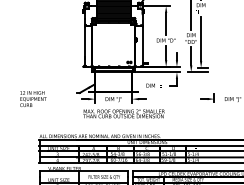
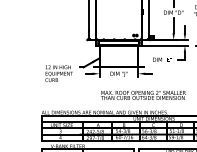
text: (33, 98) -> (59, 73), moved
text: (123, 113) -> (142, 95), moved

